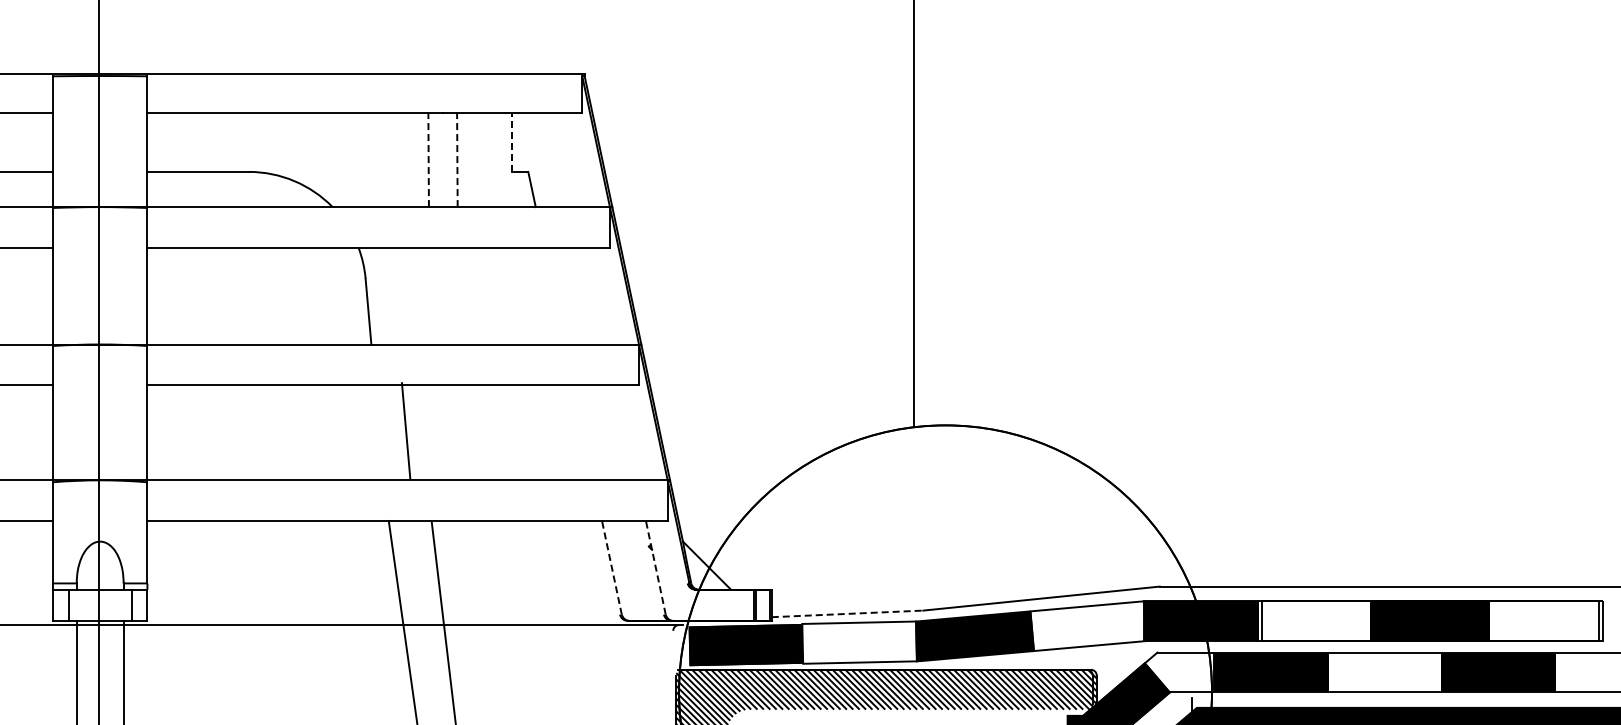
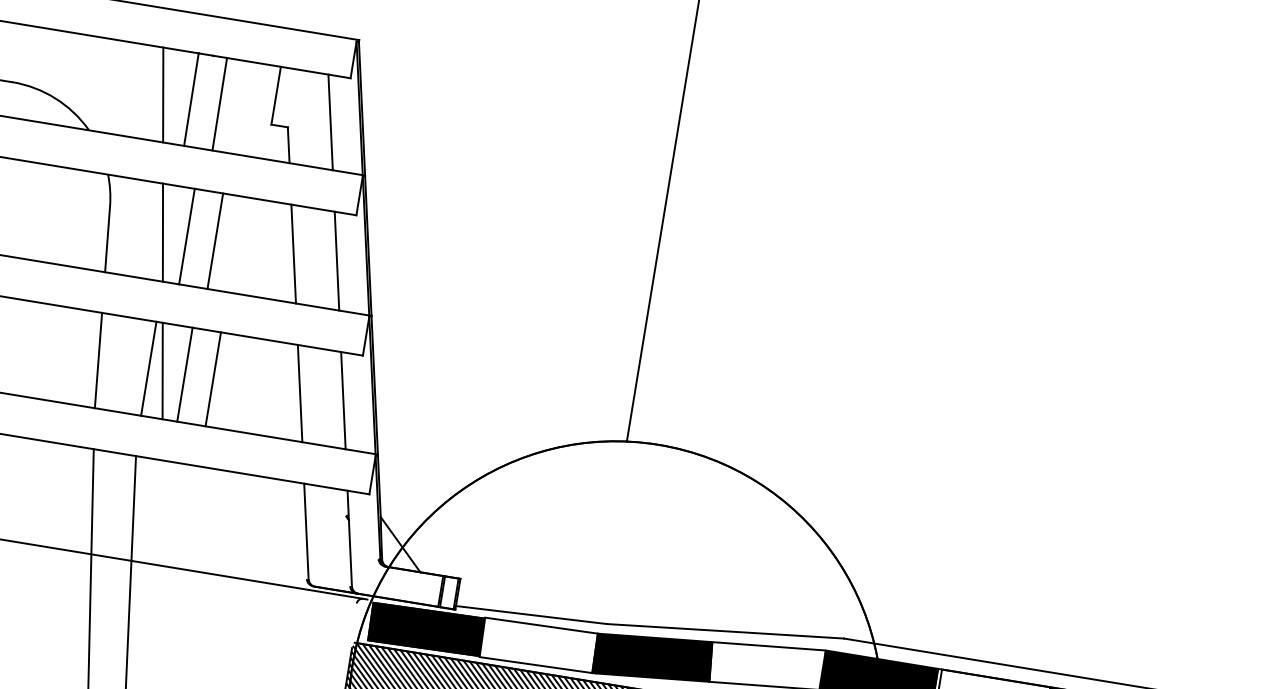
line: (511, 142) -> (276, 95), dashed -> solid
line: (399, 160) -> (162, 95), added
line: (428, 160) -> (191, 99), dashed -> solid
line: (457, 160) -> (219, 104), dashed -> solid
line: (569, 160) -> (330, 122), added
line: (421, 295) -> (162, 231), added
line: (446, 295) -> (187, 236), added
line: (475, 295) -> (215, 240), added
line: (554, 295) -> (293, 253), added
line: (598, 295) -> (337, 260), added
line: (405, 430) -> (97, 360), moved
line: (430, 432) -> (149, 368), added
line: (443, 432) -> (162, 370), added
line: (466, 432) -> (184, 374), added
line: (495, 432) -> (213, 379), added
line: (583, 432) -> (300, 393), added
line: (627, 432) -> (343, 400), added
line: (611, 567) -> (306, 531), dashed -> solid
line: (655, 567) -> (349, 538), dashed -> solid
line: (847, 613) -> (531, 614), dashed -> solid

